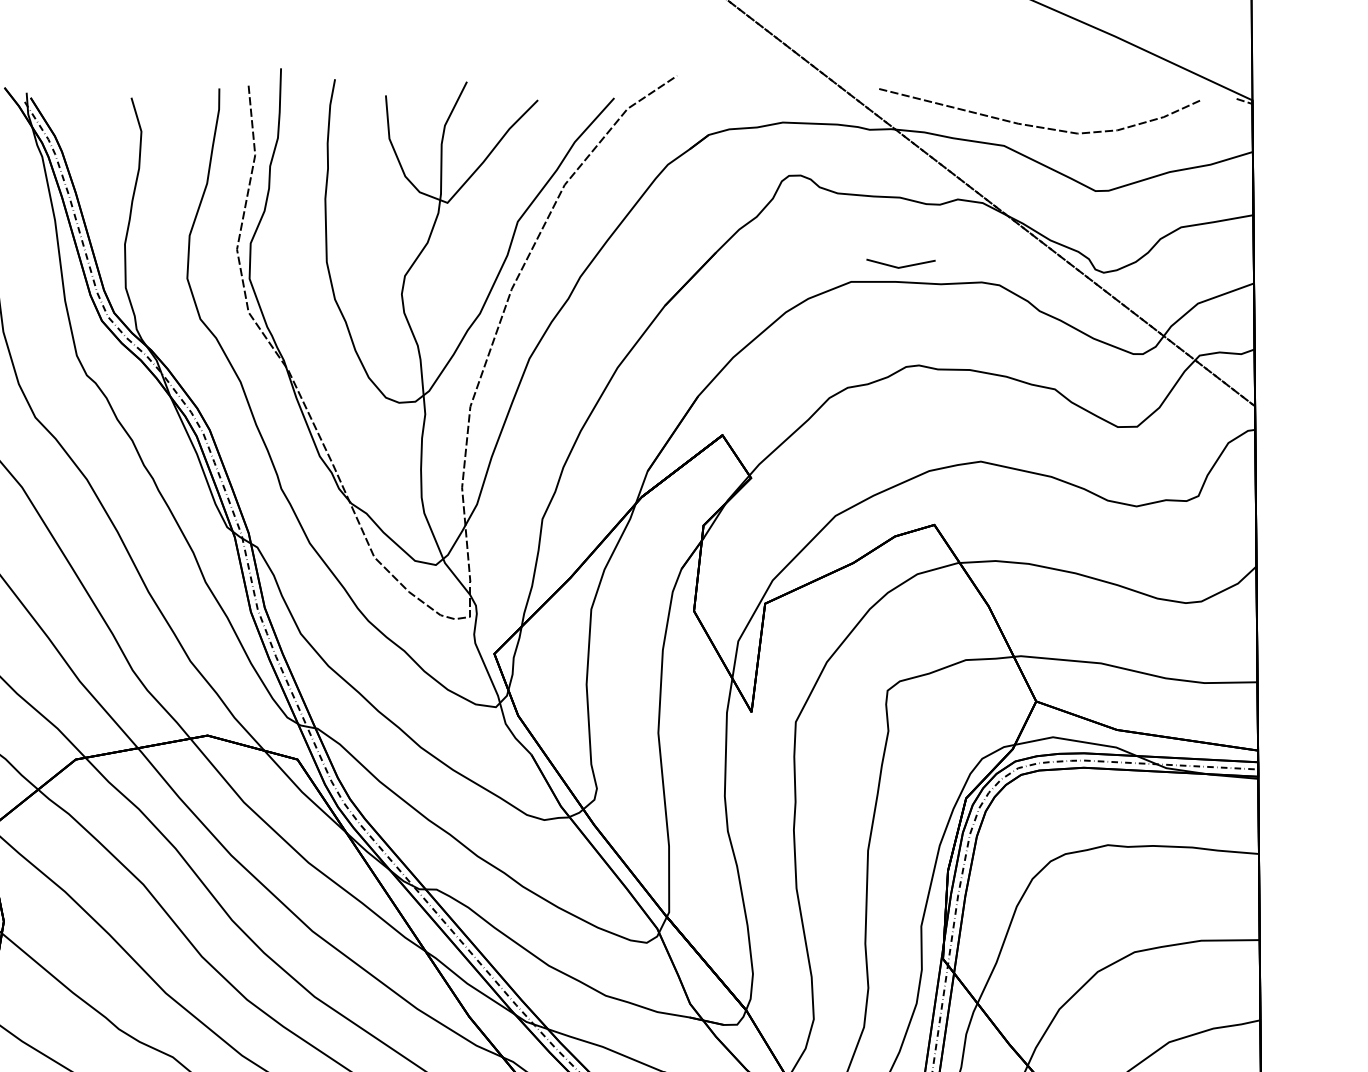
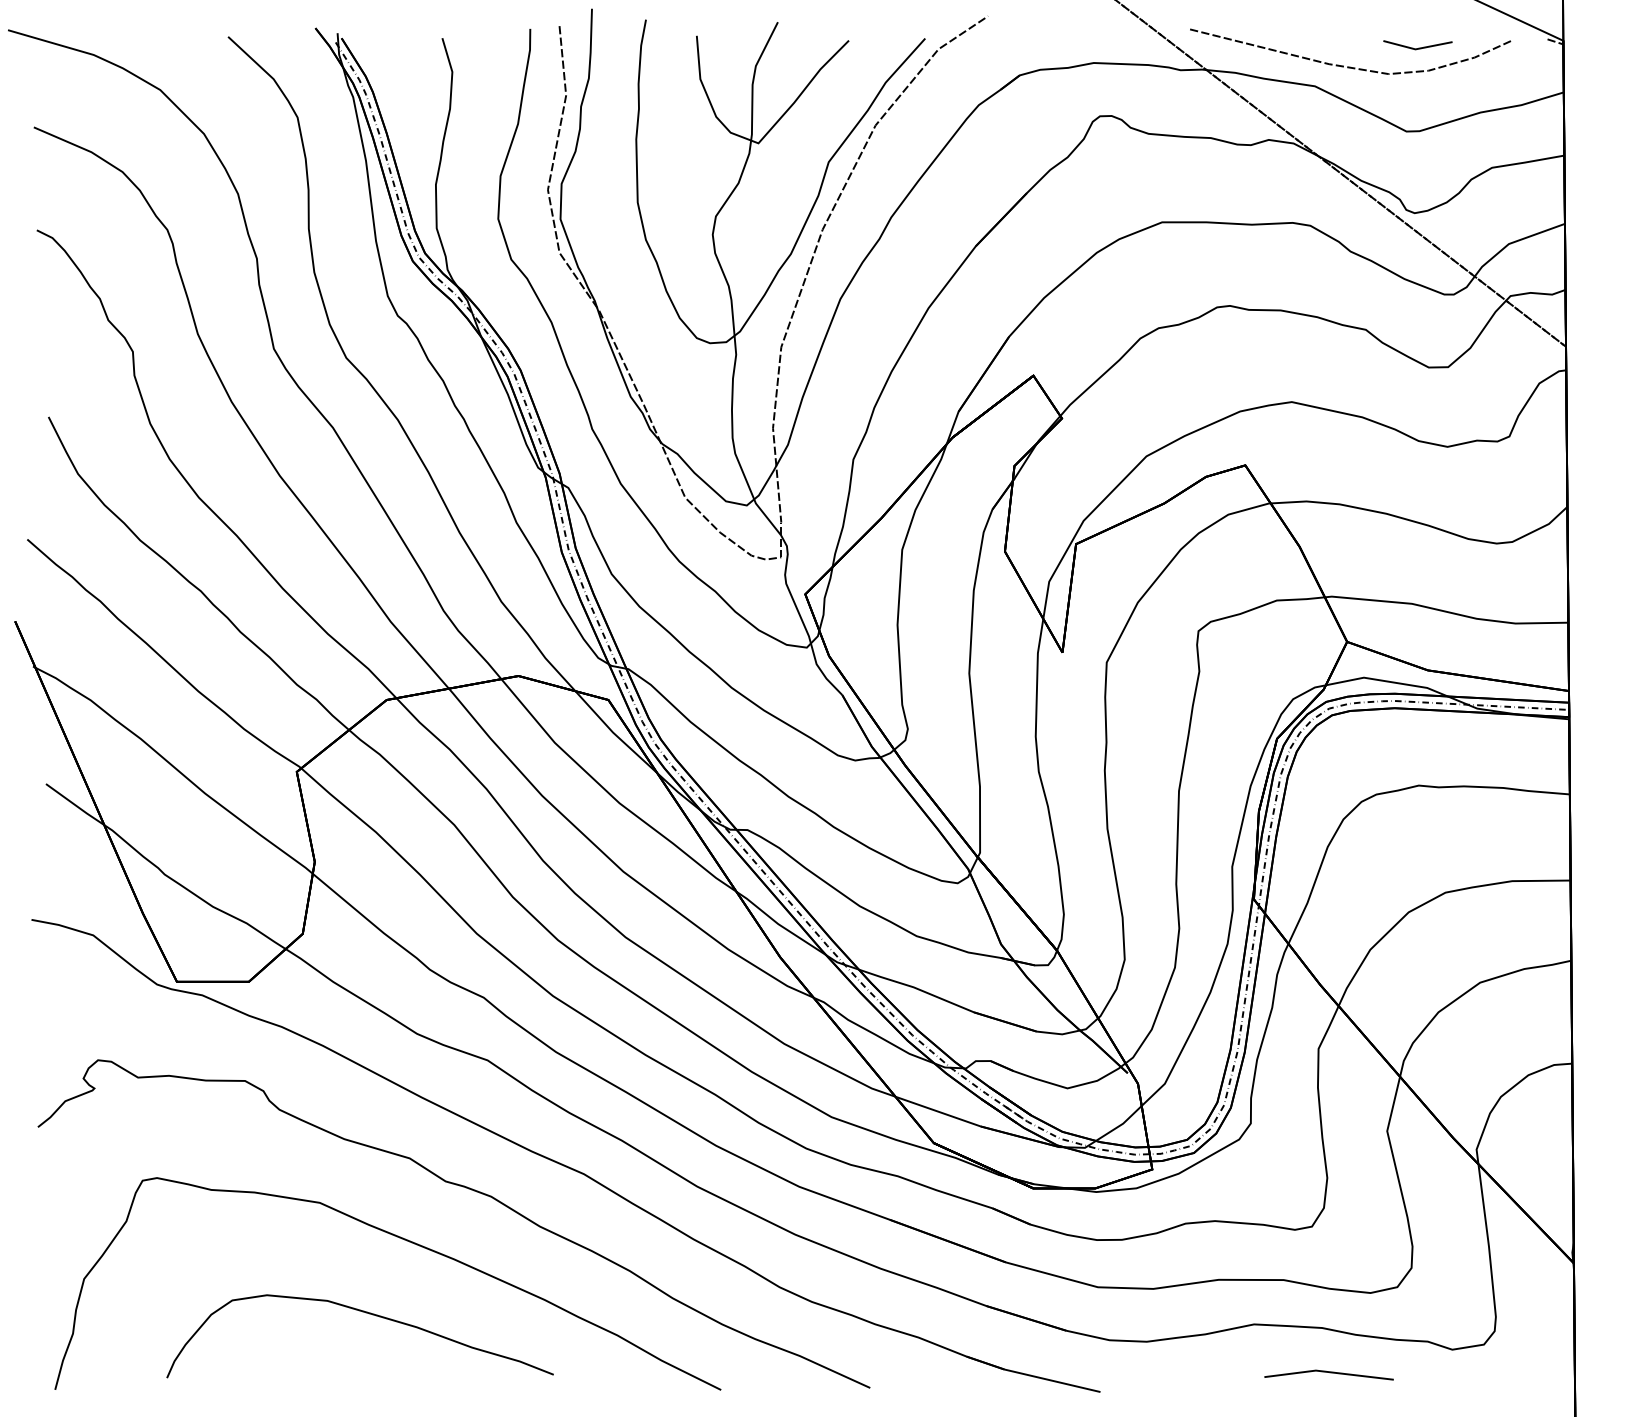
line: (901, 266) -> (1418, 47), moved

